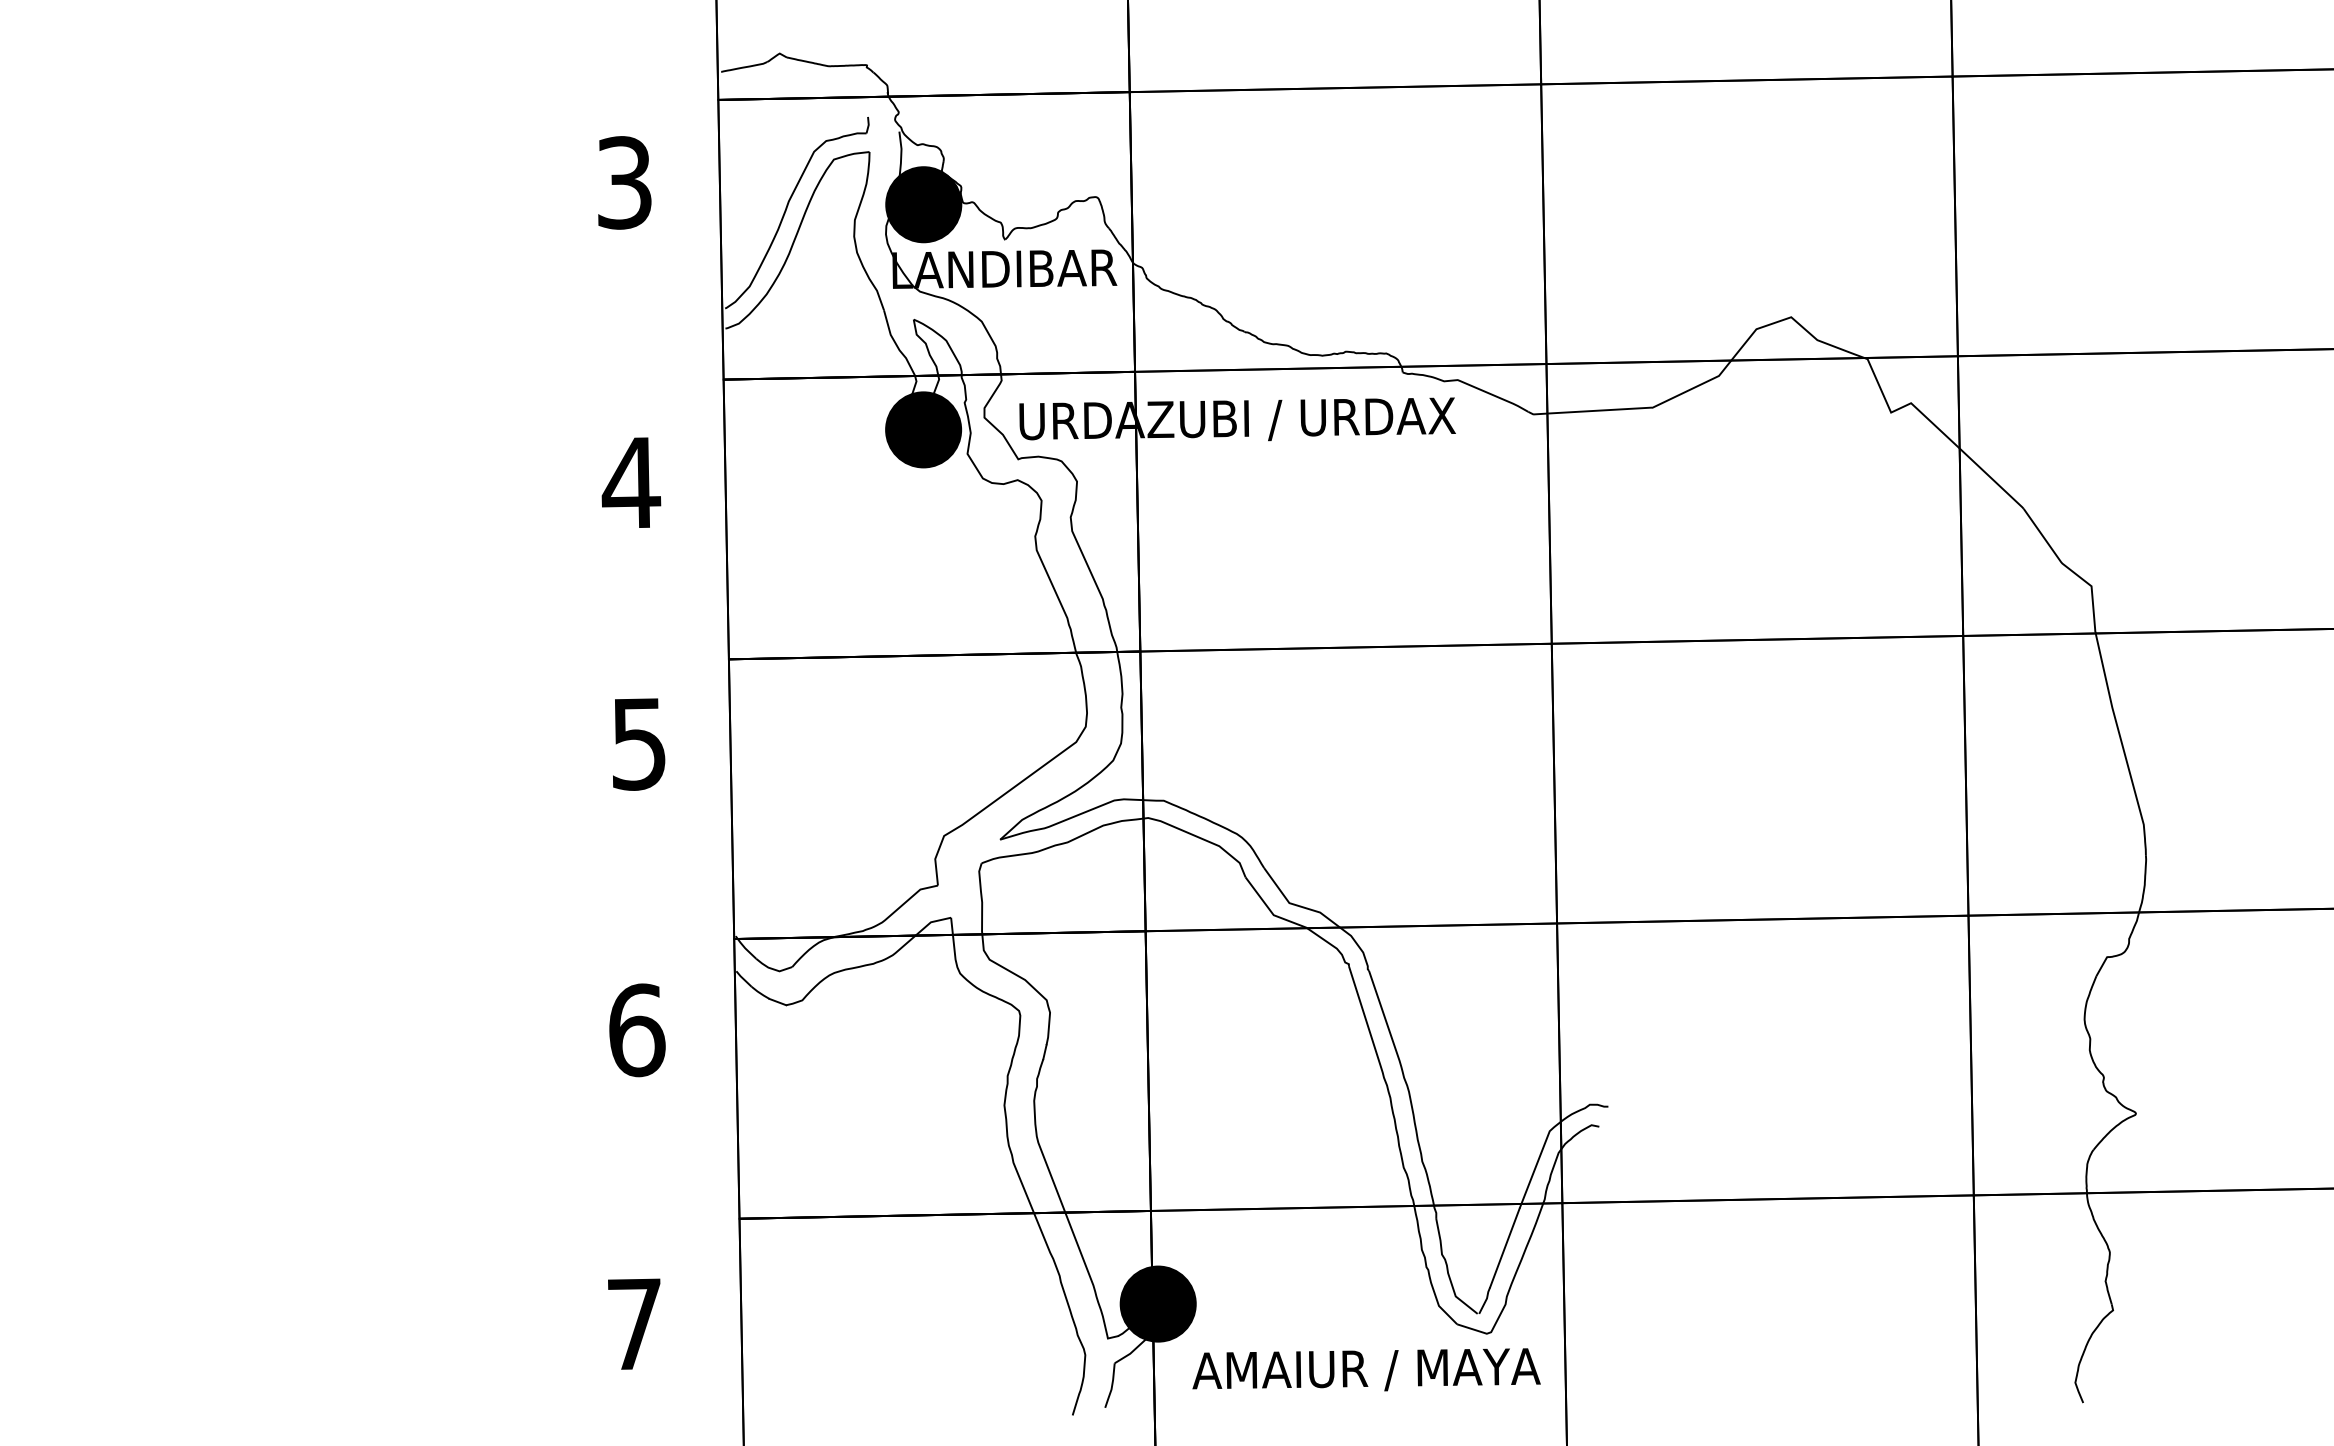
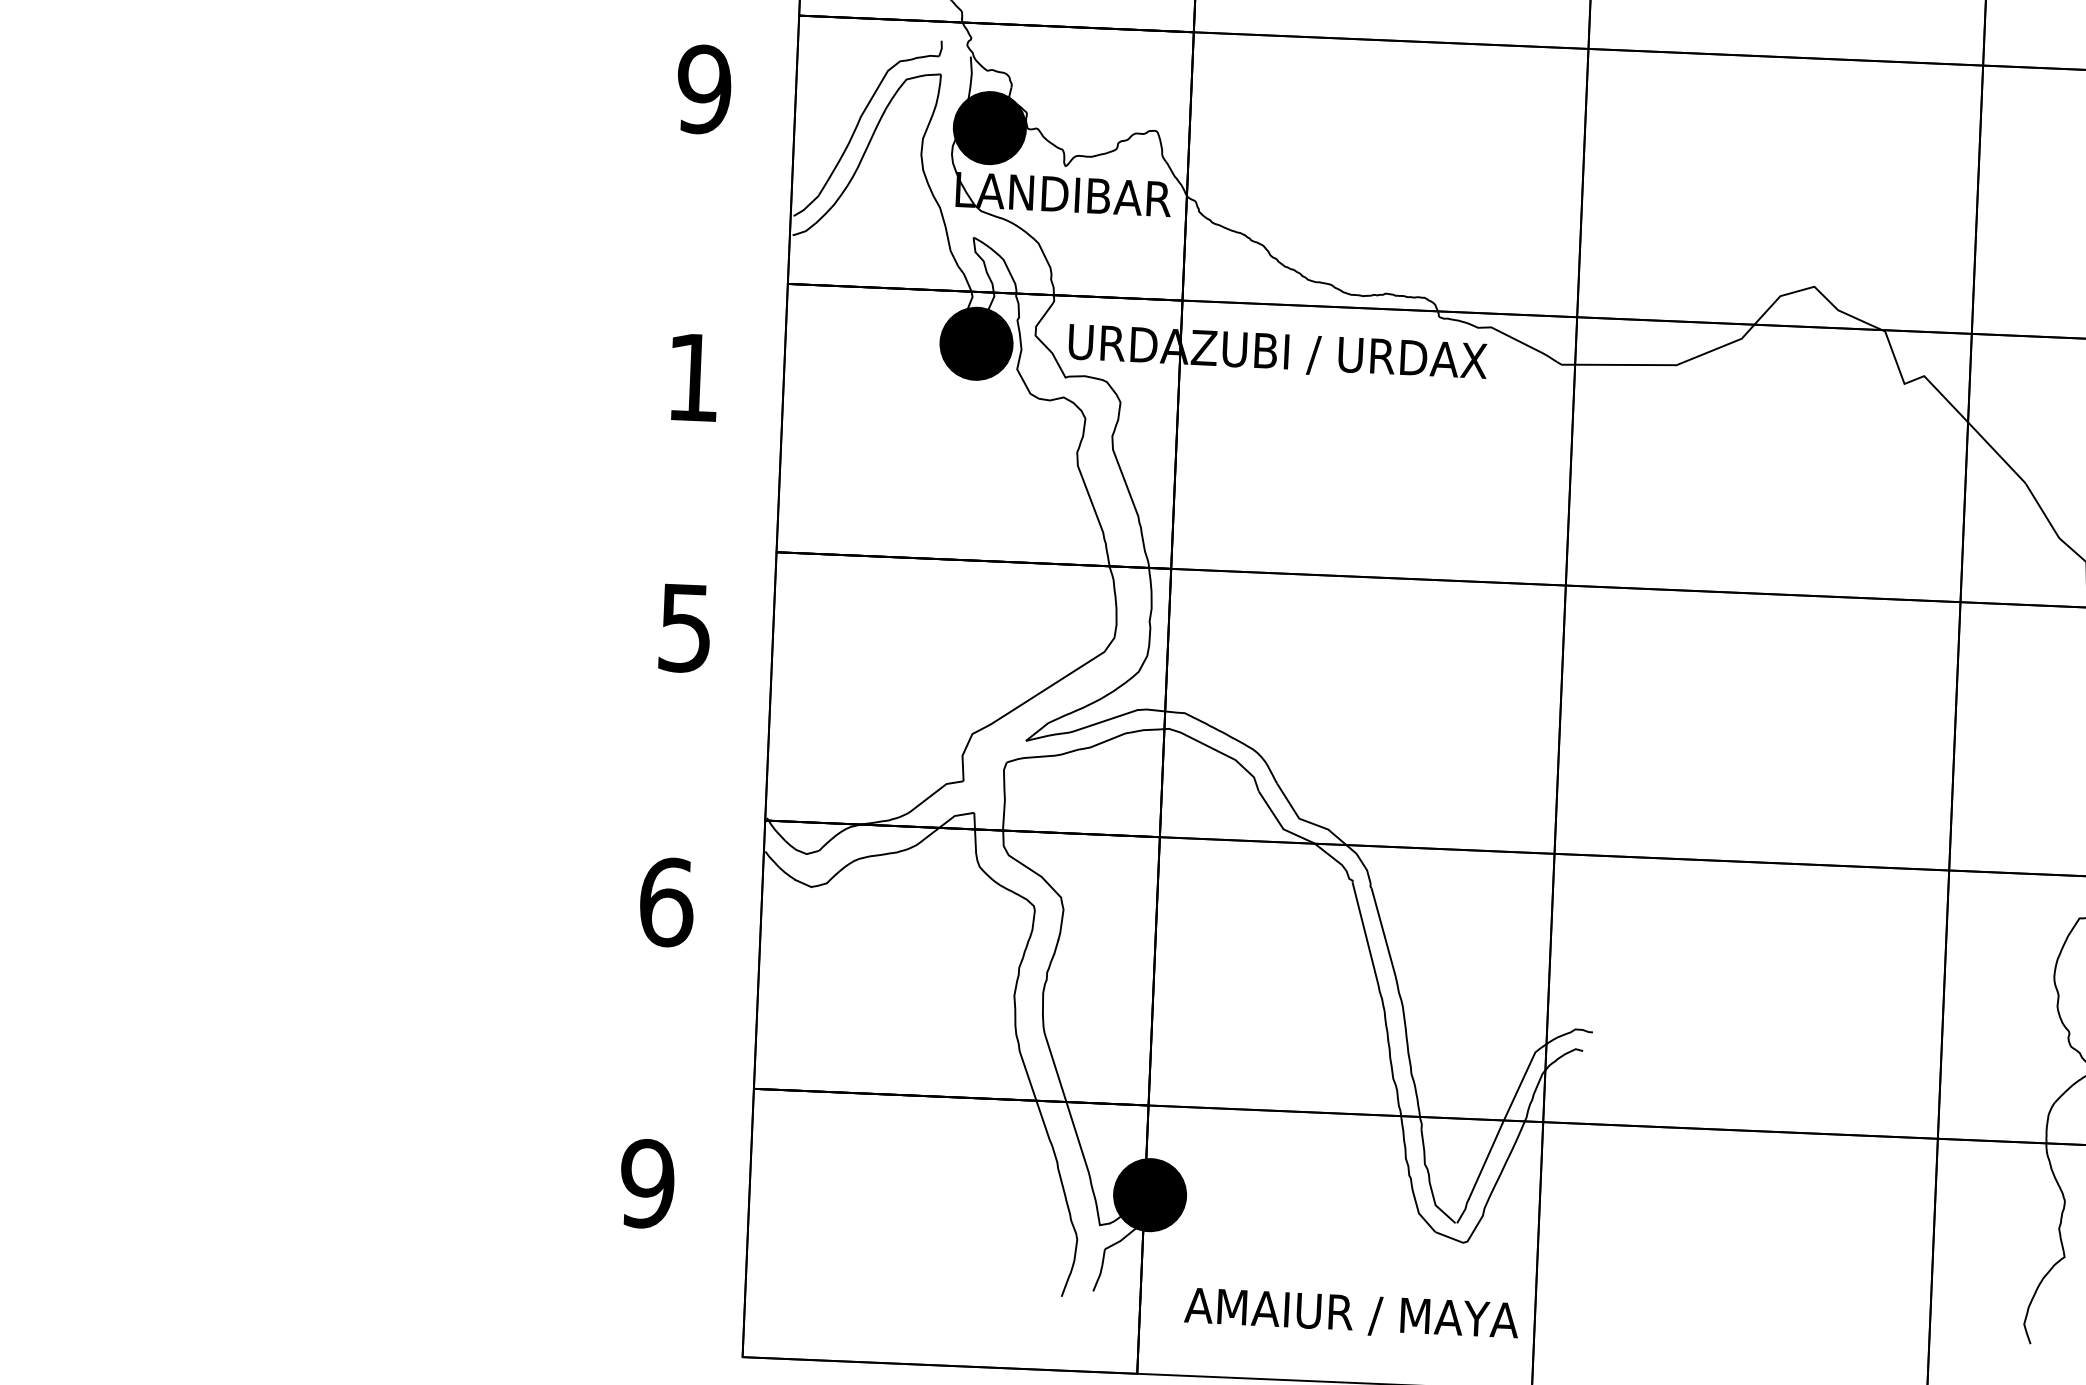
text: (624, 182) -> (704, 89), 3 -> 9
text: (631, 482) -> (693, 377), 4 -> 1
text: (634, 1324) -> (647, 1184), 7 -> 9
text: (1366, 1369) -> (1351, 1313), moved

